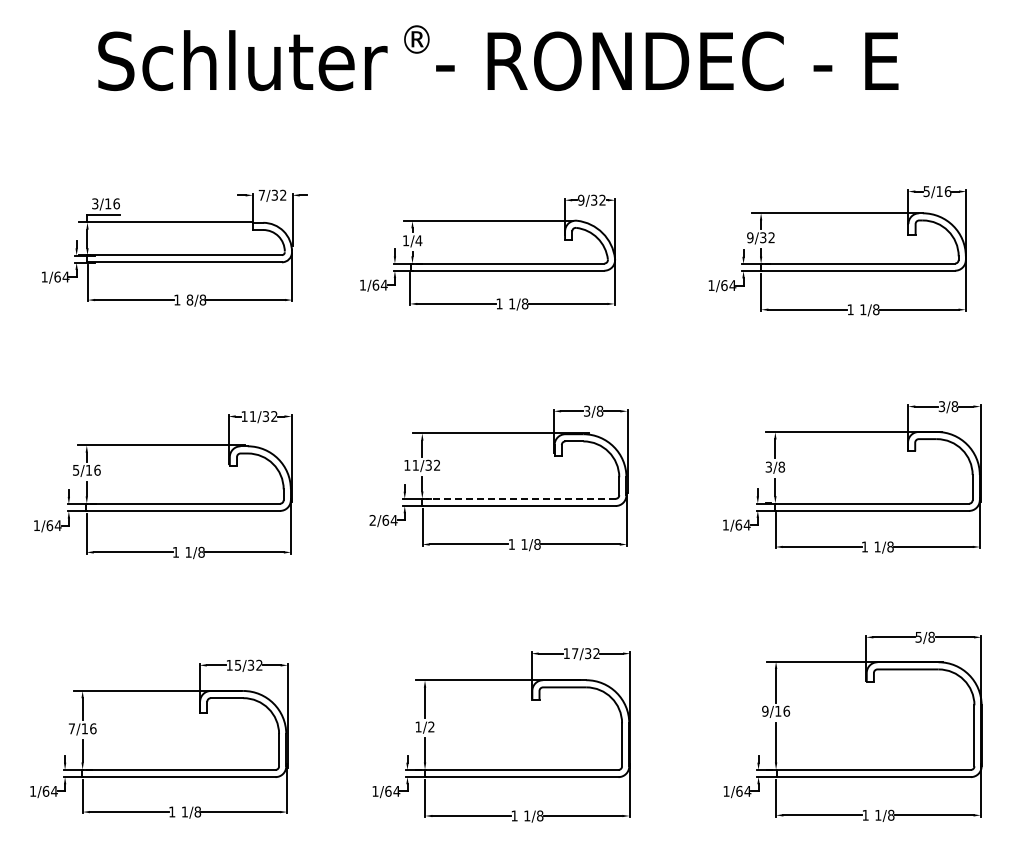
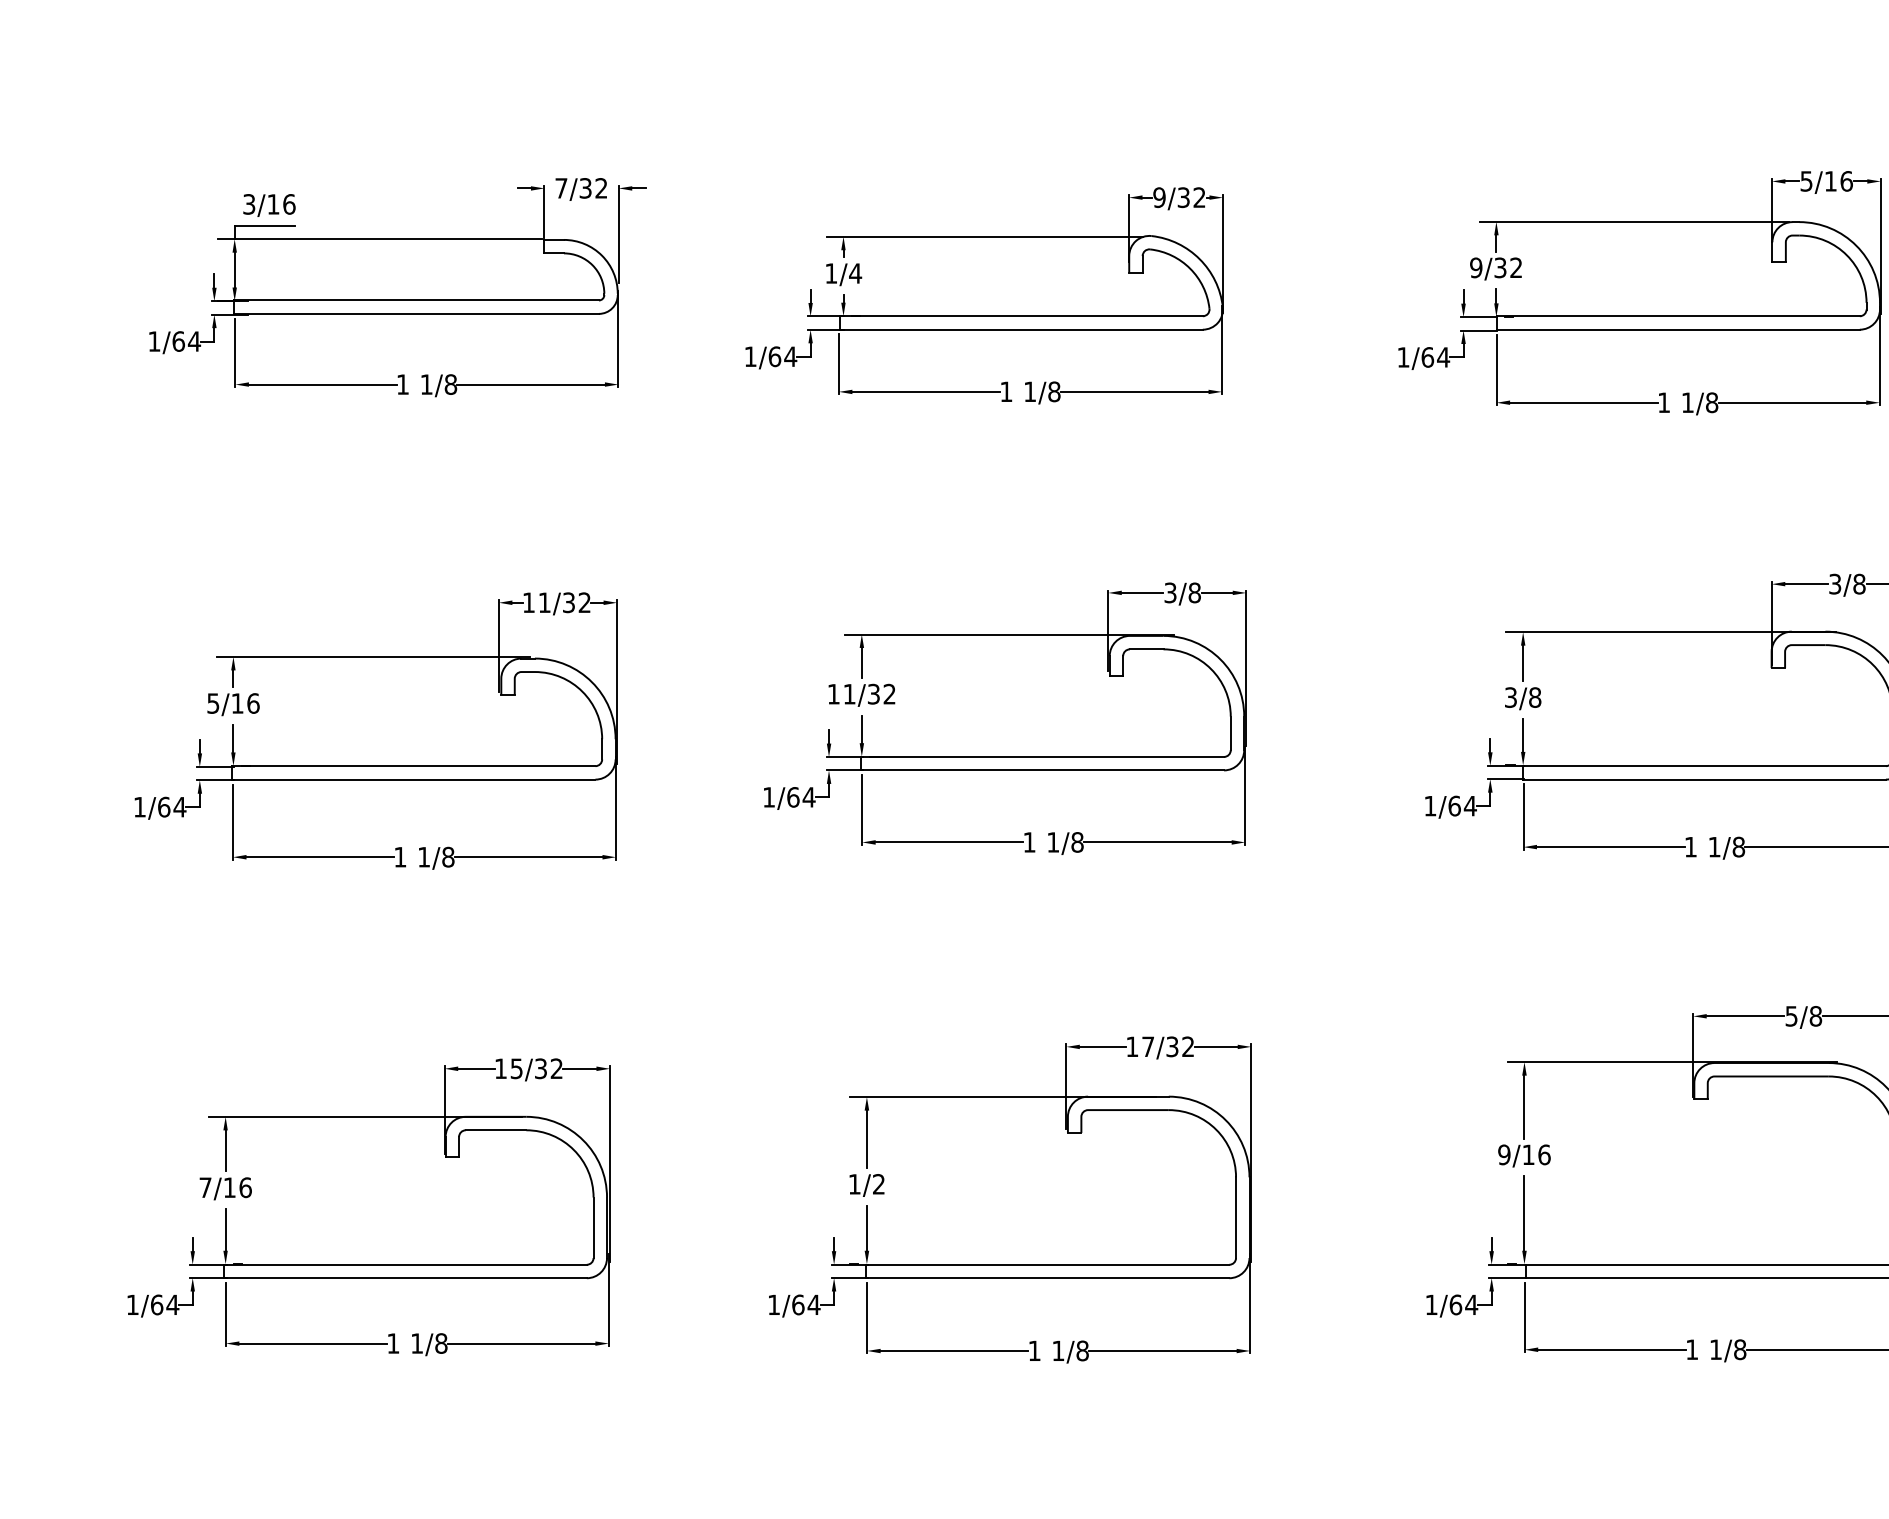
text: (189, 299) -> (425, 383), 8/8 -> 1/8
line: (518, 498) -> (1042, 756), dashed -> solid
text: (372, 519) -> (768, 795), 2/64 -> 1/64

